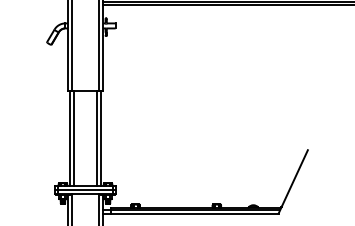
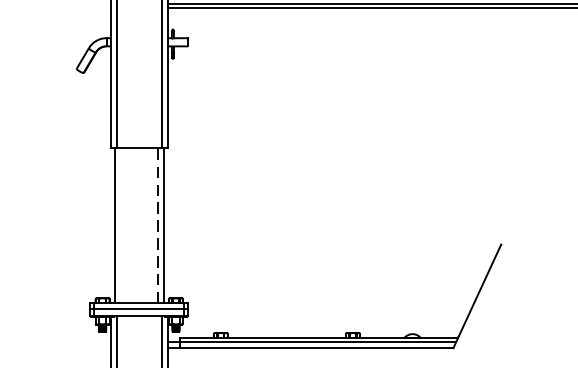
line: (74, 138) -> (121, 225), removed
line: (96, 138) -> (157, 225), solid -> dashed

